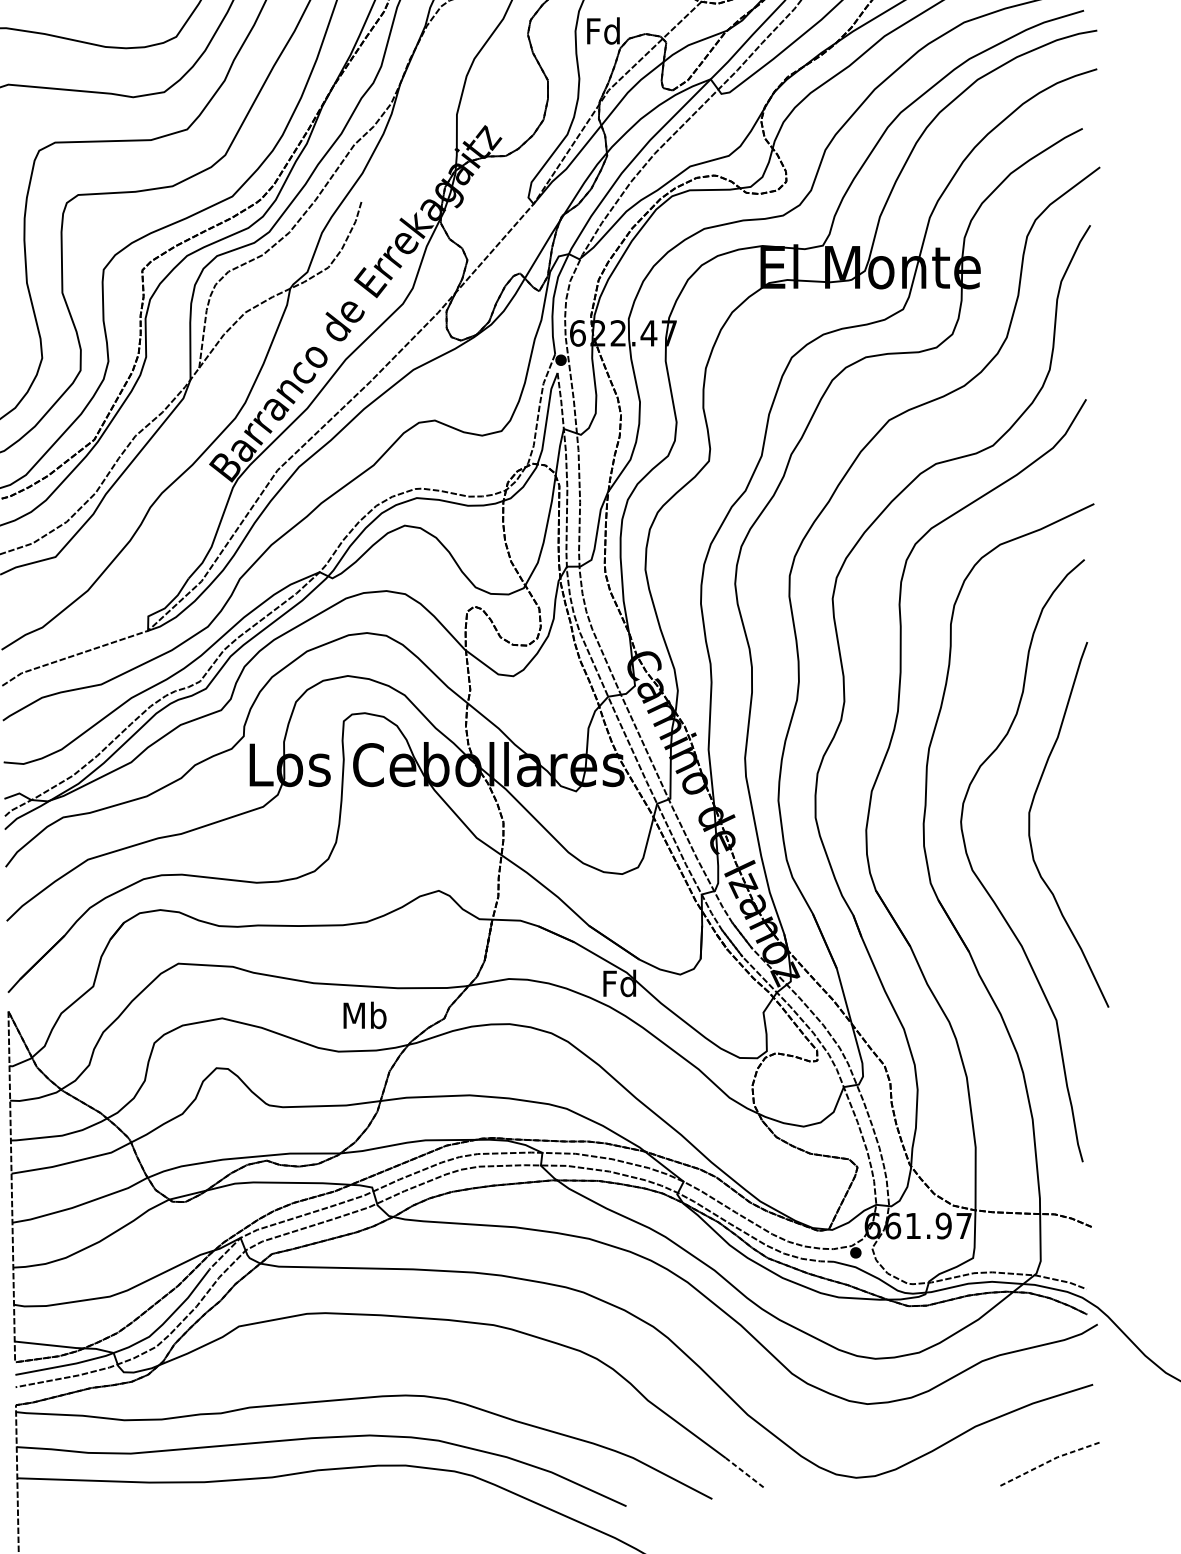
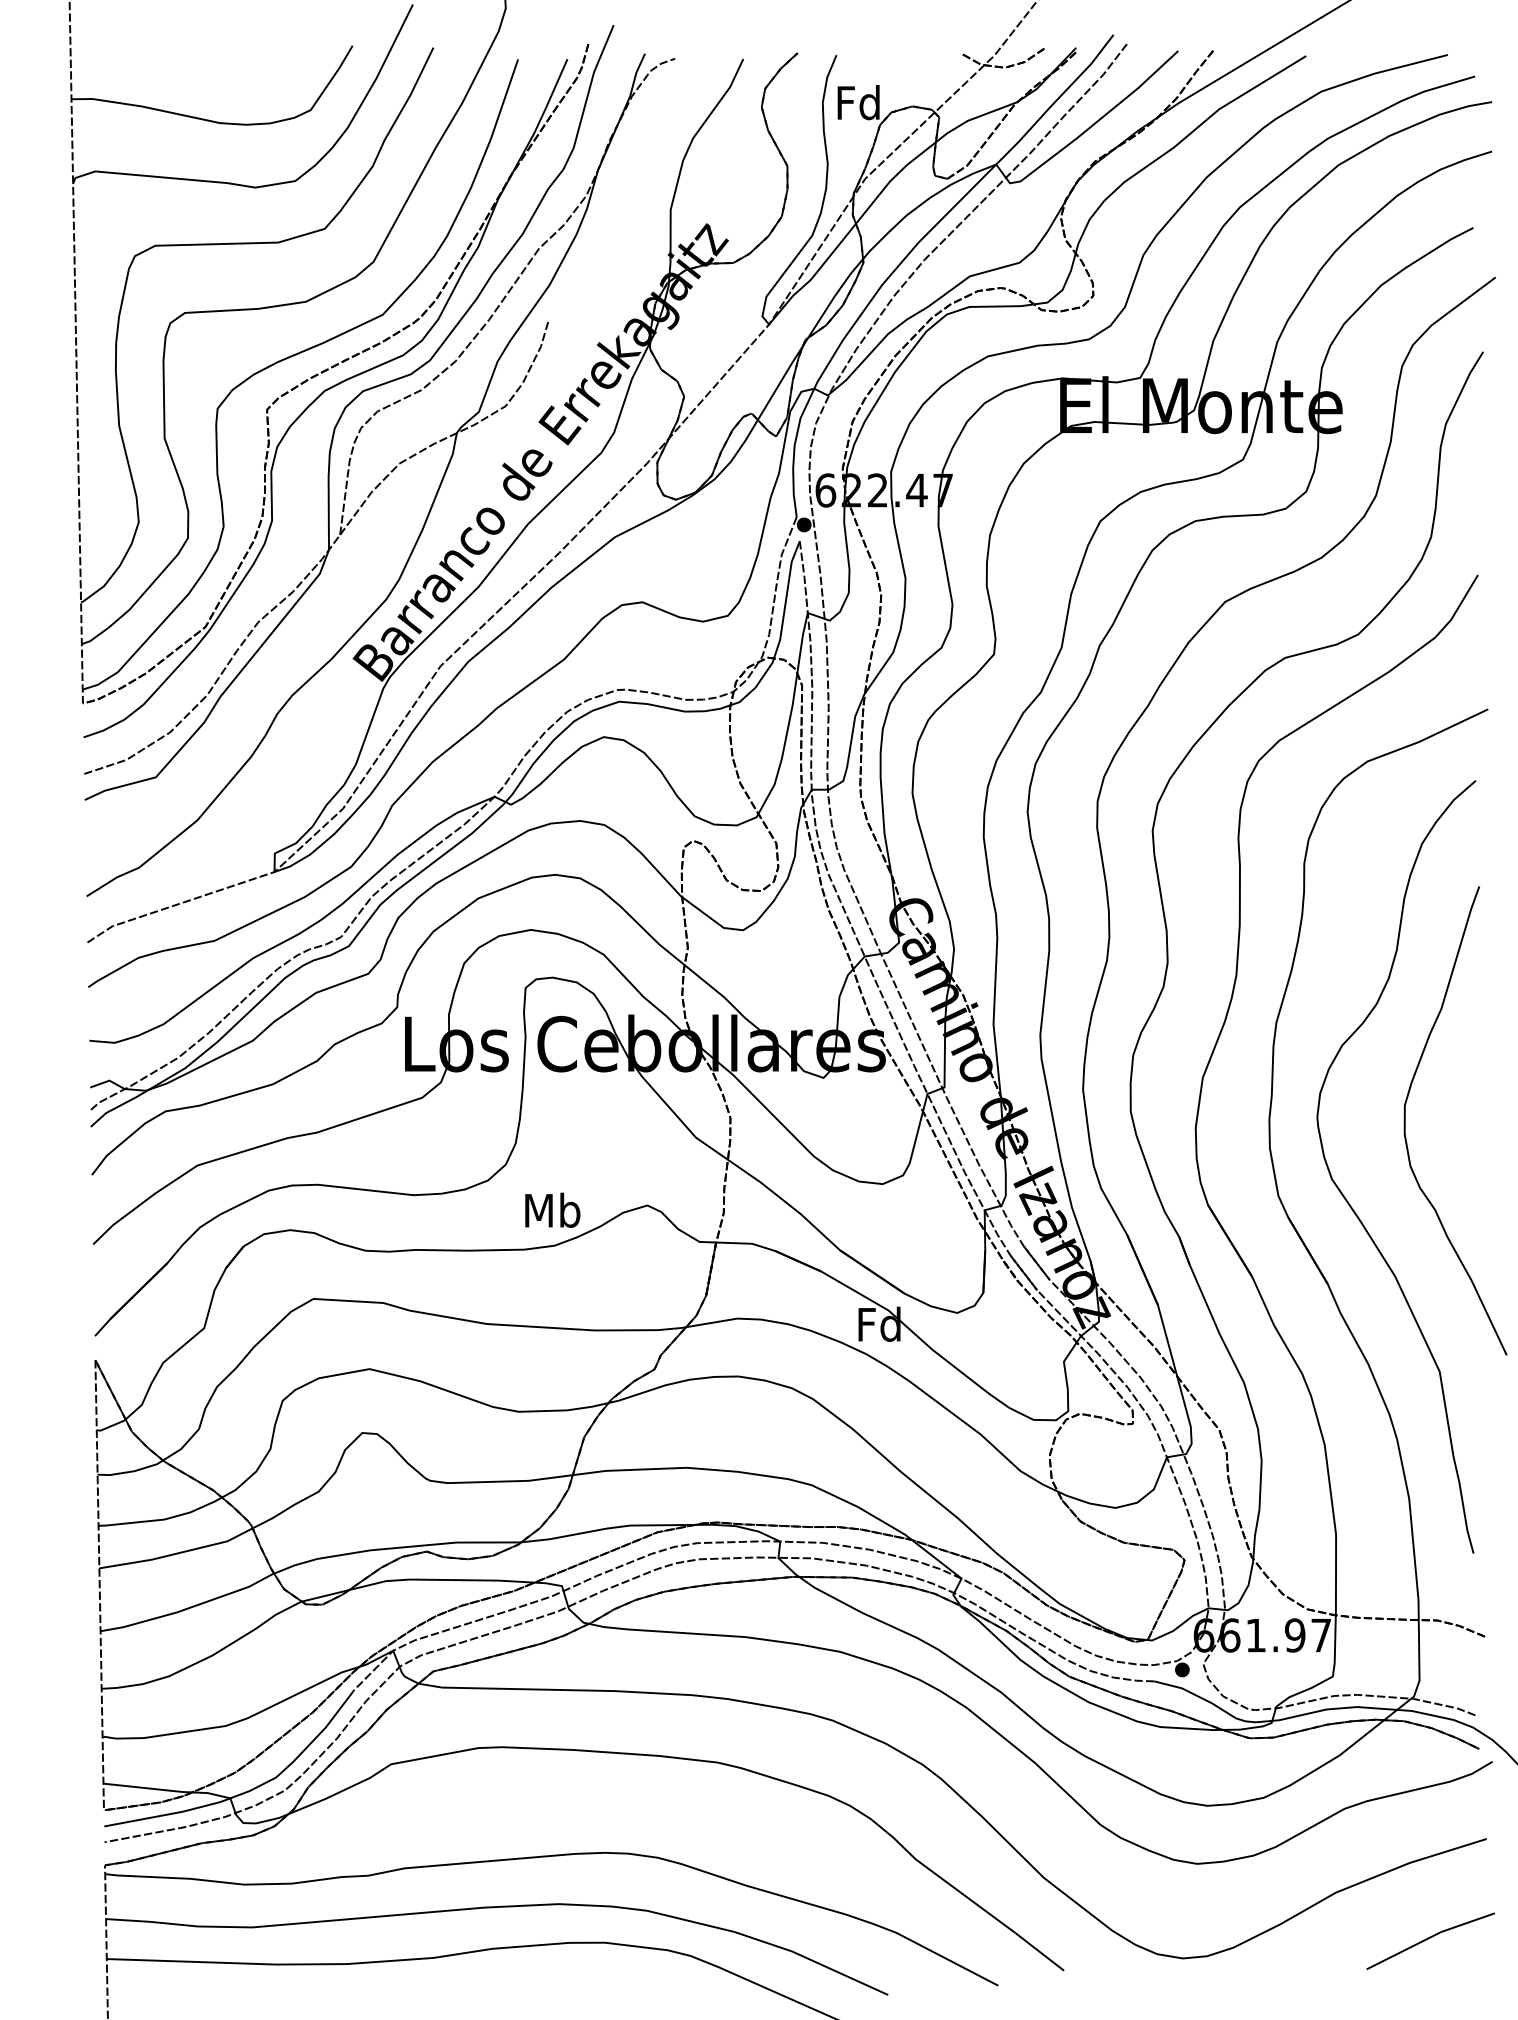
text: (364, 1014) -> (552, 1209), moved
line: (1048, 1461) -> (1429, 1937), dashed -> solid
line: (744, 1472) -> (1039, 1951), dashed -> solid

